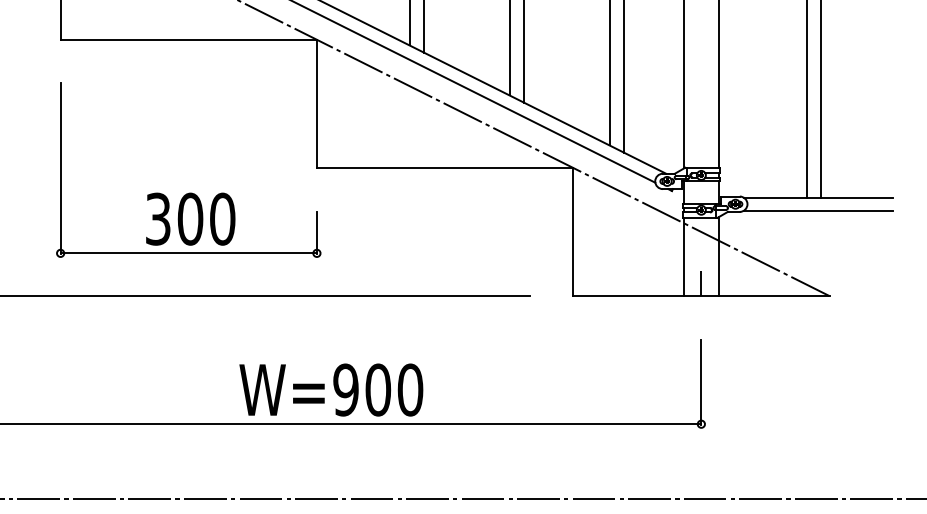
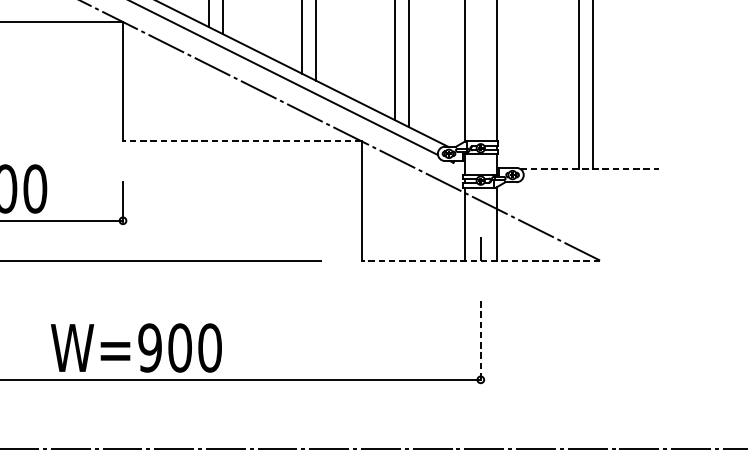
line: (444, 167) -> (241, 140), solid -> dashed
line: (818, 197) -> (589, 168), solid -> dashed
line: (818, 210) -> (589, 180), removed
line: (700, 296) -> (480, 260), solid -> dashed
line: (701, 382) -> (480, 340), solid -> dashed

